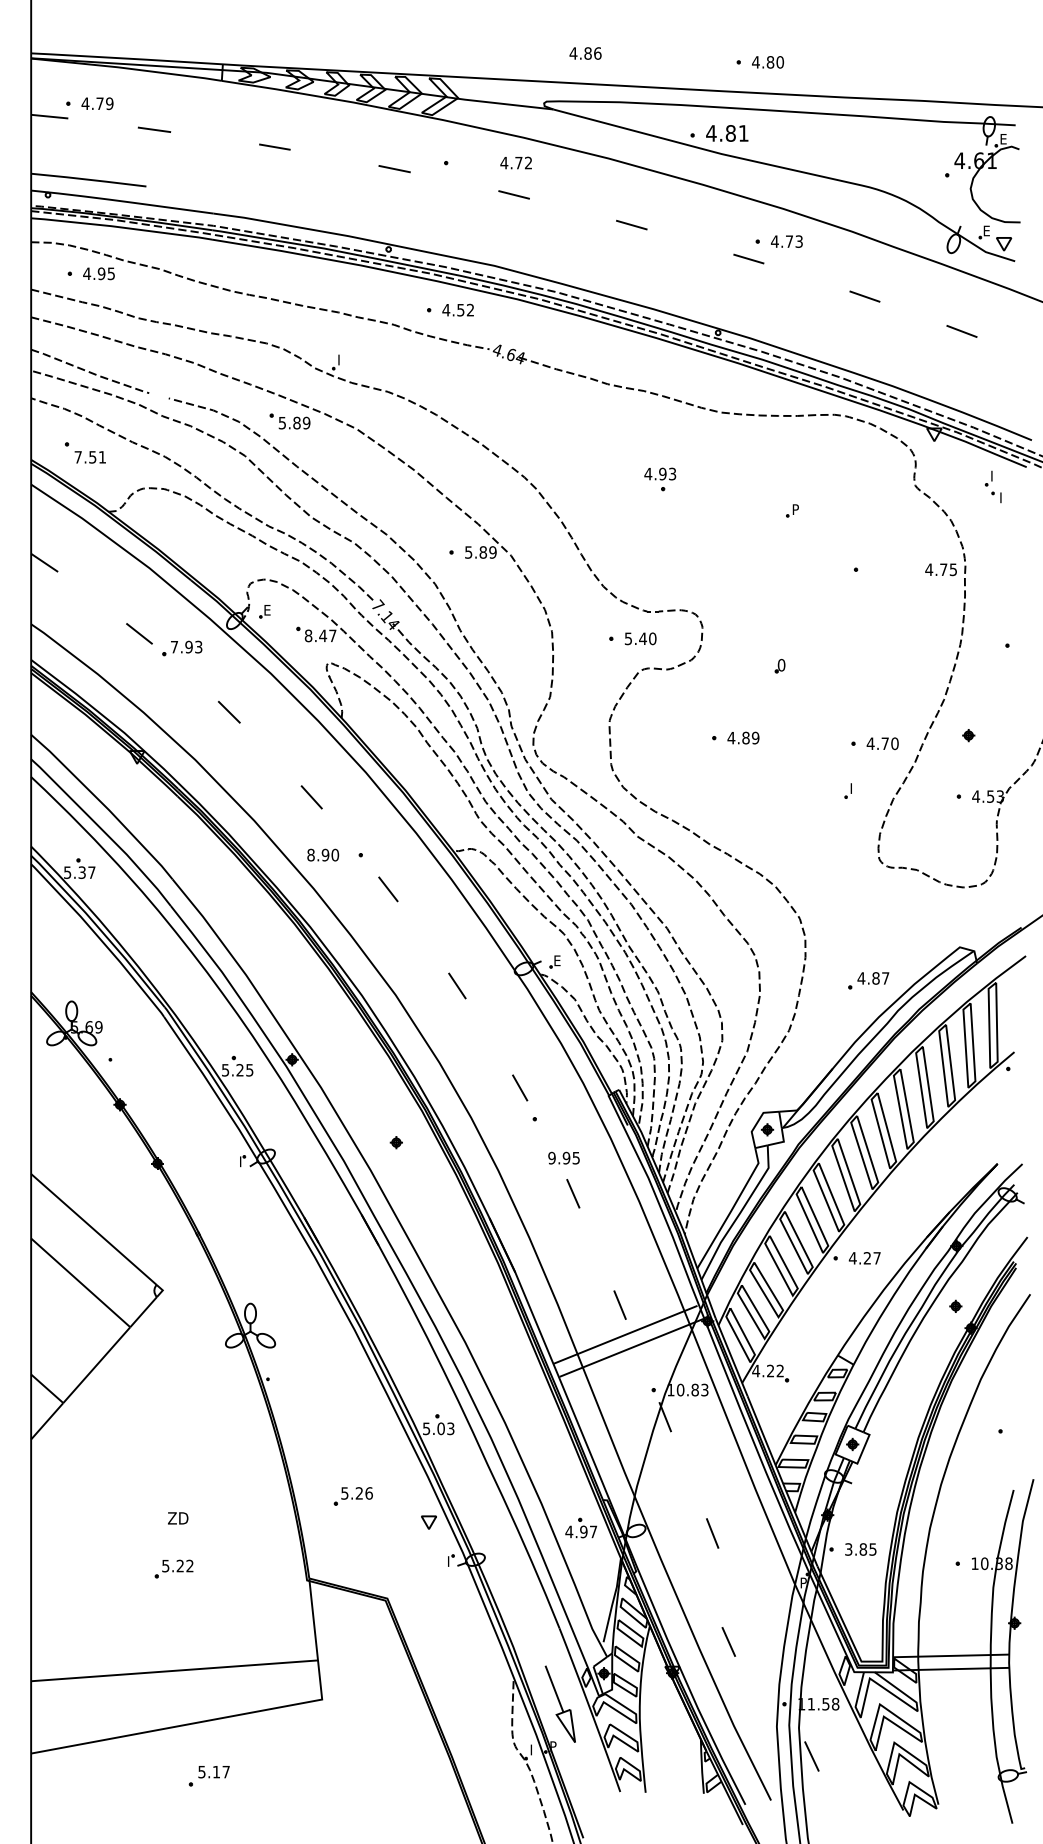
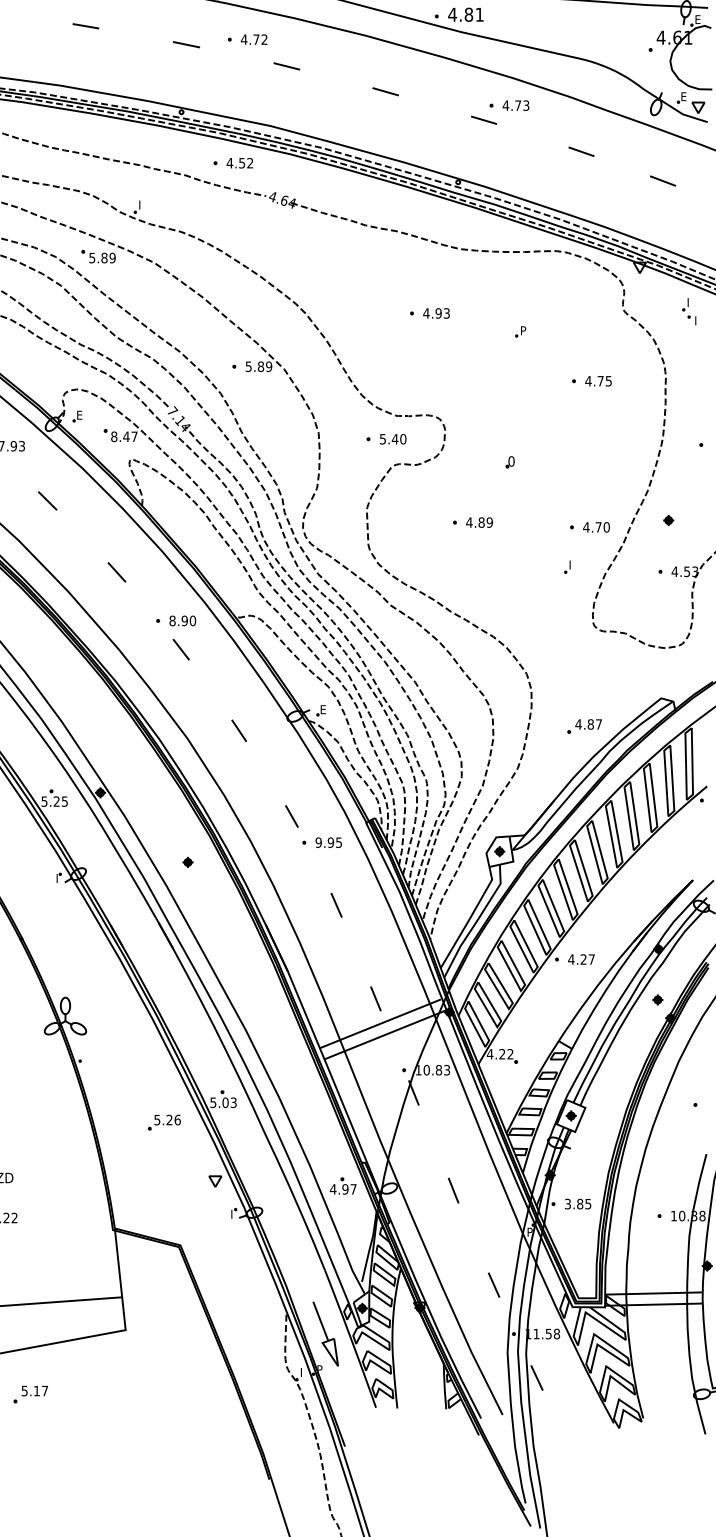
text: (515, 162) -> (253, 39), moved
text: (660, 473) -> (436, 312), moved
text: (940, 569) -> (597, 381), moved
text: (323, 854) -> (183, 620), moved
text: (563, 1157) -> (328, 842), moved
part: (352, 1496) -> (163, 1122), moved
line: (728, 1641) -> (493, 1284), moved

